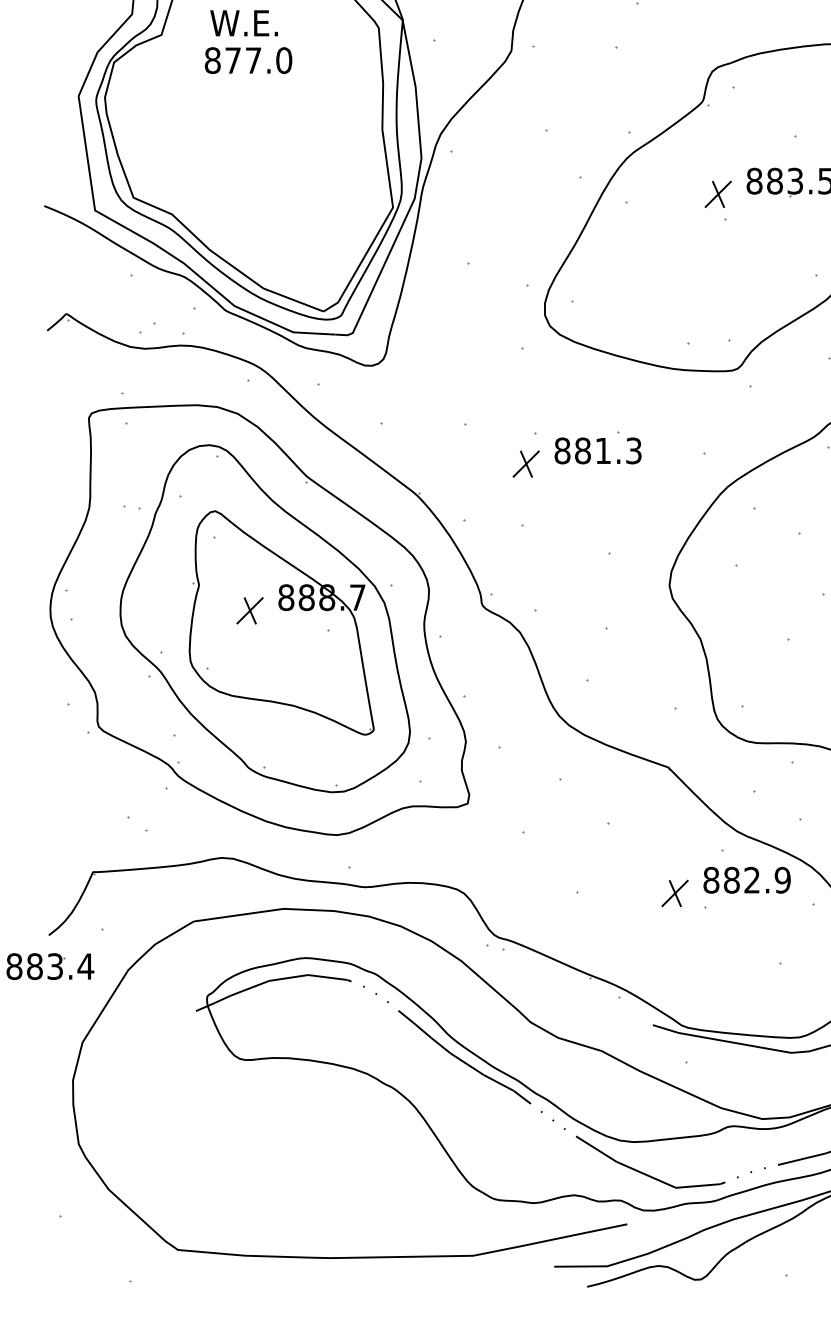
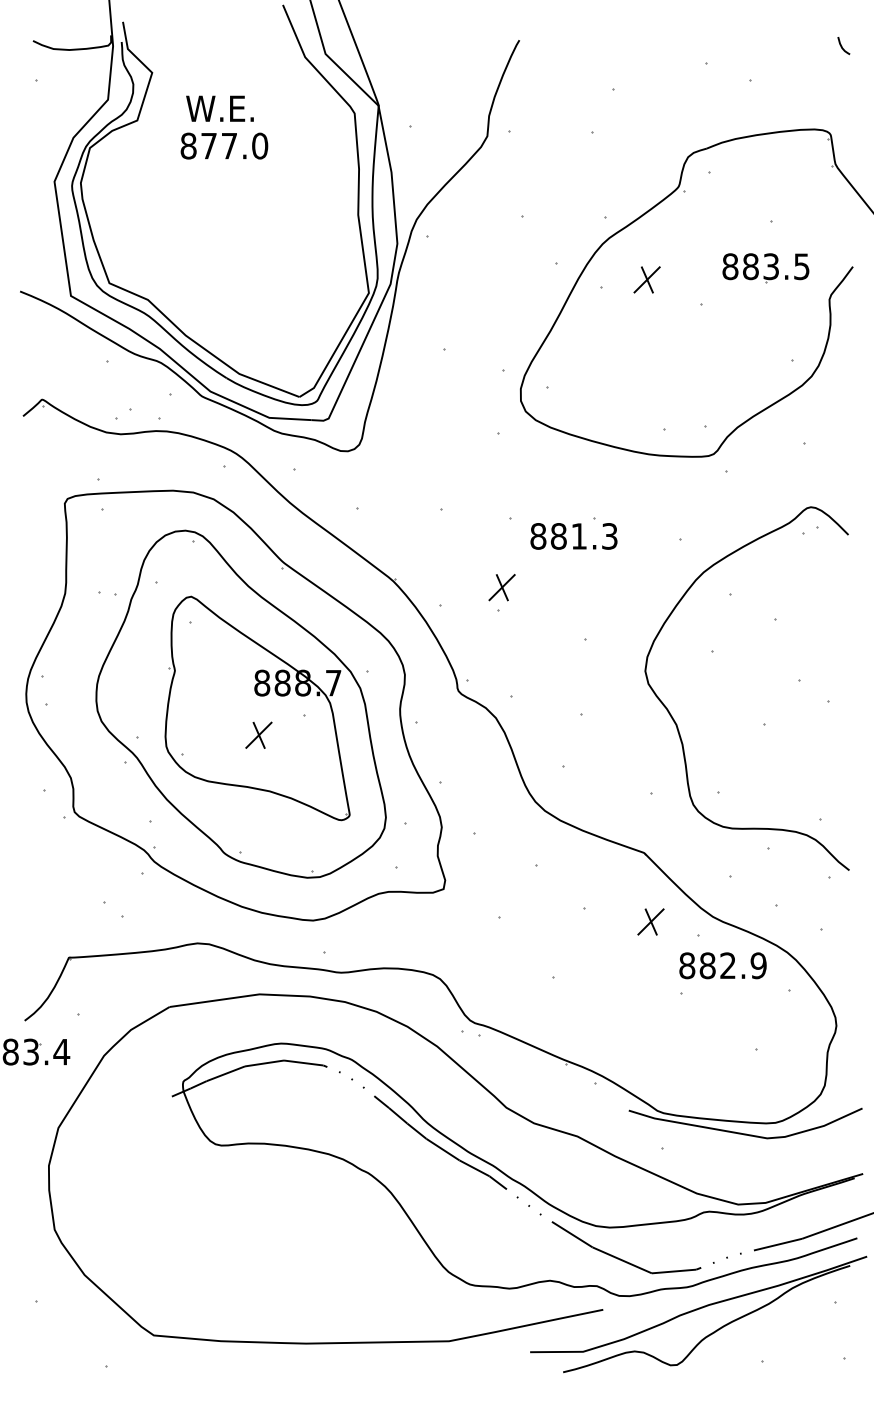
part: (717, 194) -> (646, 279), moved
part: (525, 464) -> (501, 587), moved
part: (249, 610) -> (258, 734), moved
part: (674, 893) -> (650, 921), moved

